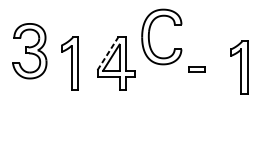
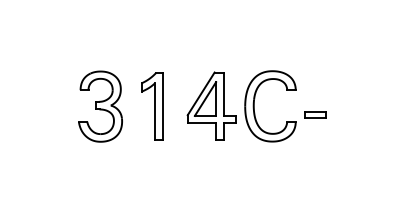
part: (149, 37) -> (254, 106), moved
part: (29, 51) -> (100, 106), moved
line: (108, 53) -> (201, 93), dashed -> solid
part: (239, 67) -> (370, 111), removed

